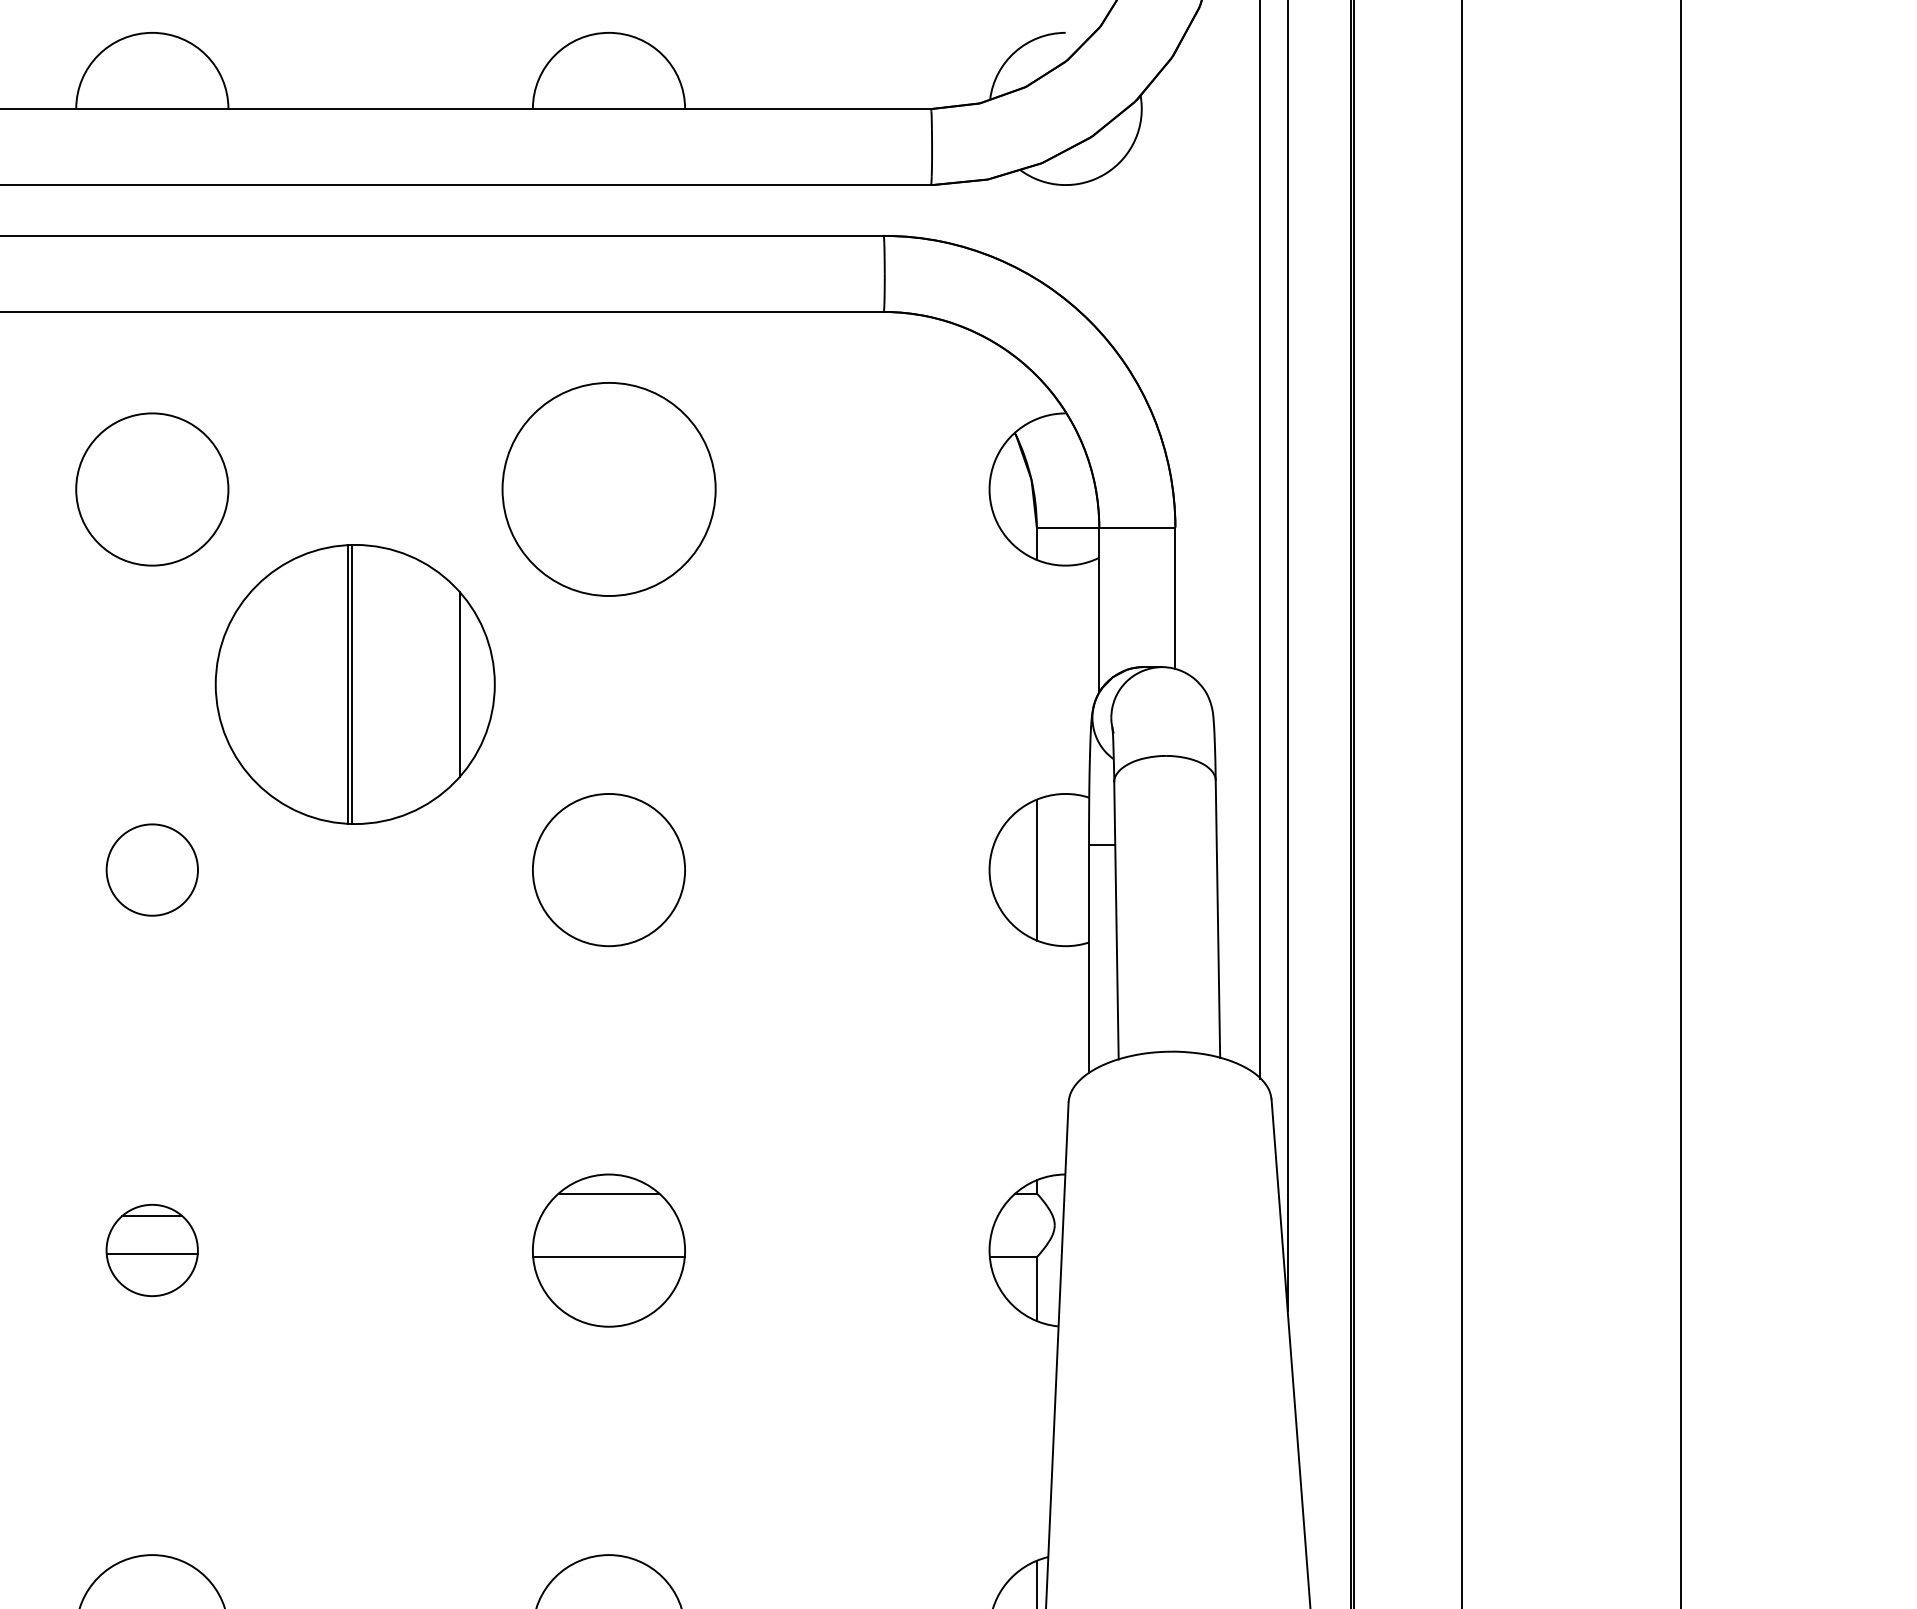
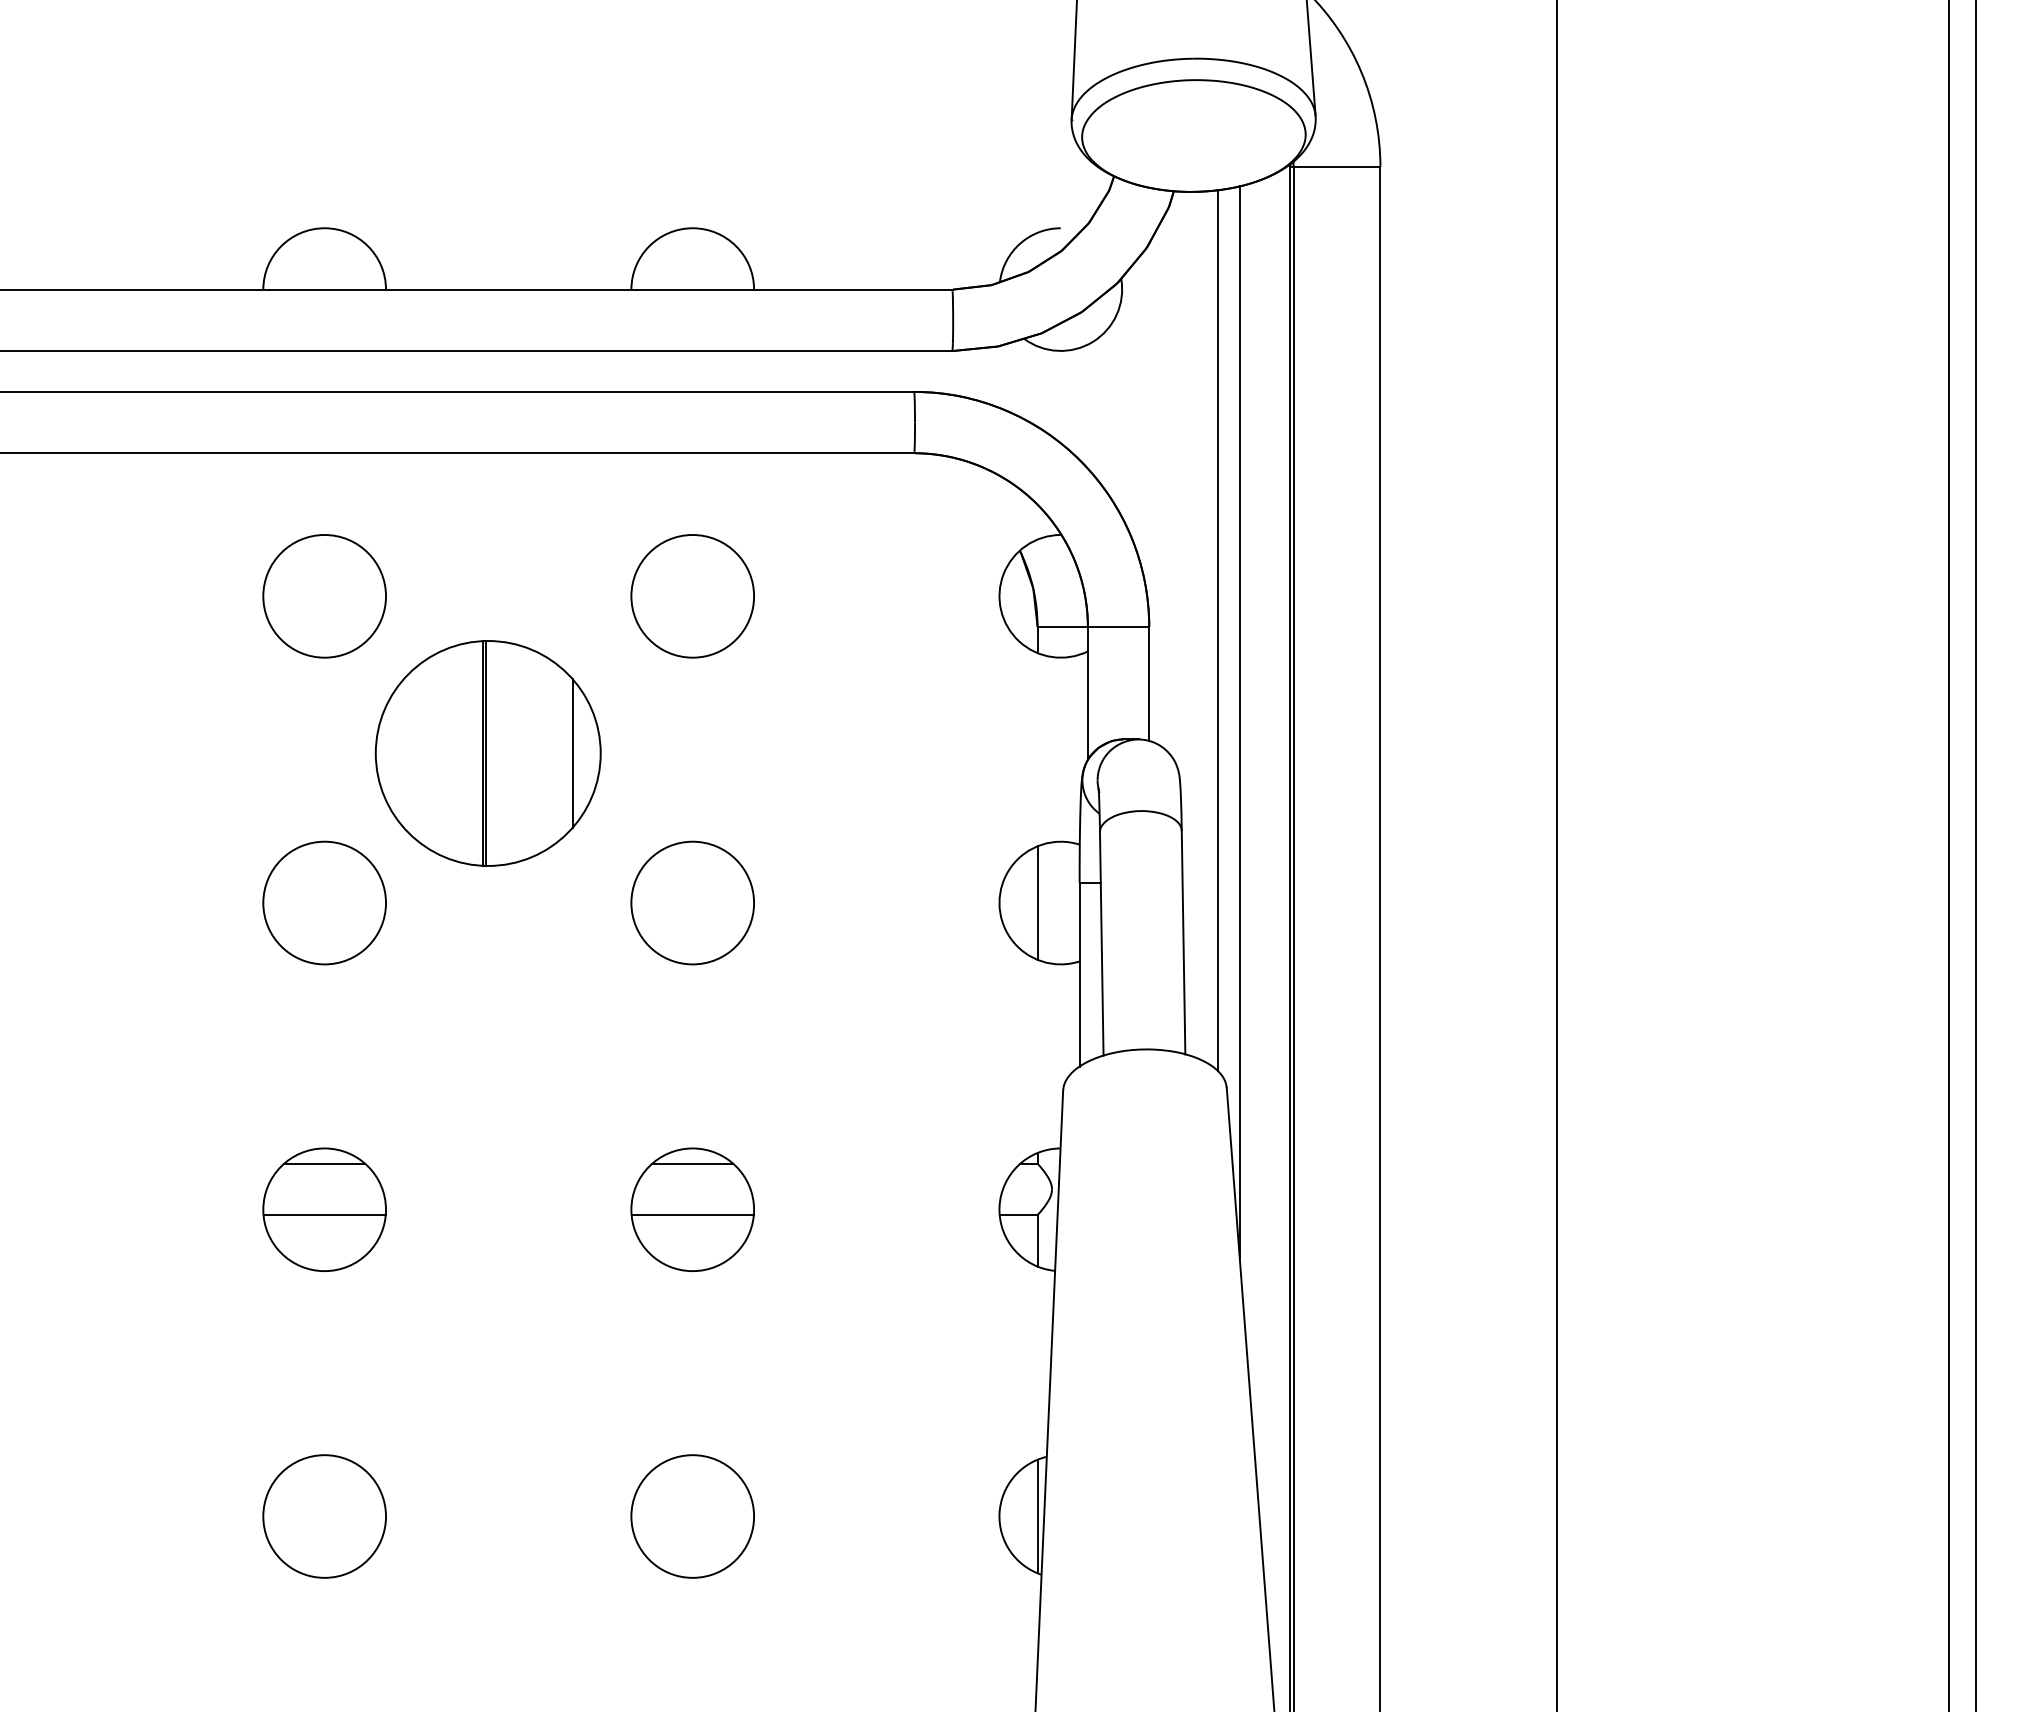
circle: (608, 489) -> (692, 596), size x0.71
circle: (152, 869) -> (324, 902), size x1.67
part: (152, 1250) -> (324, 1209), size x1.67

